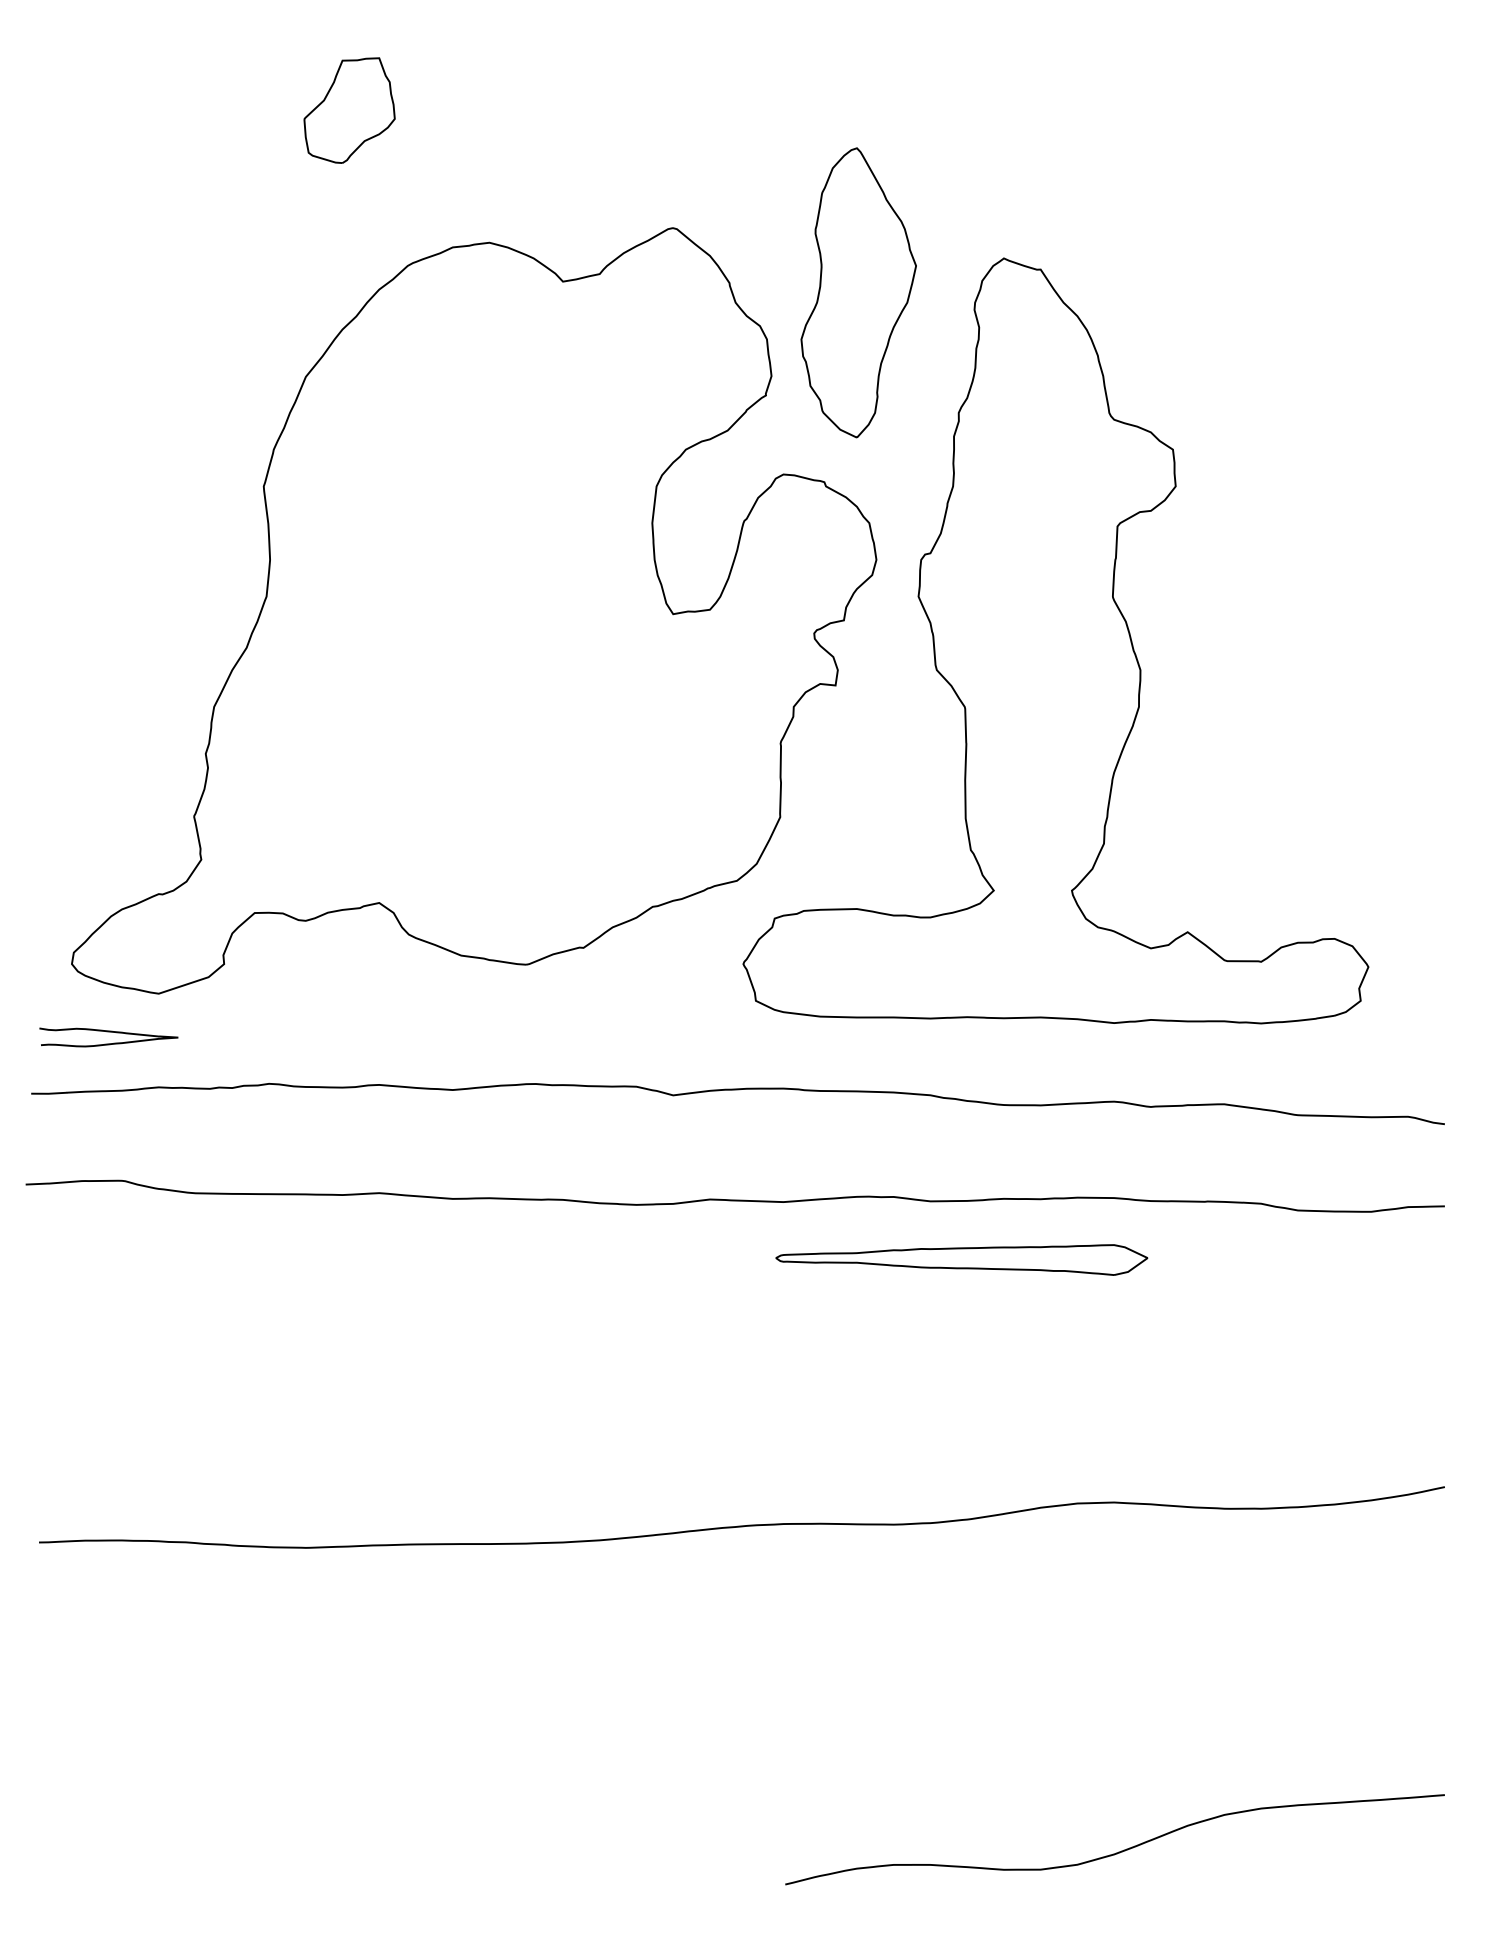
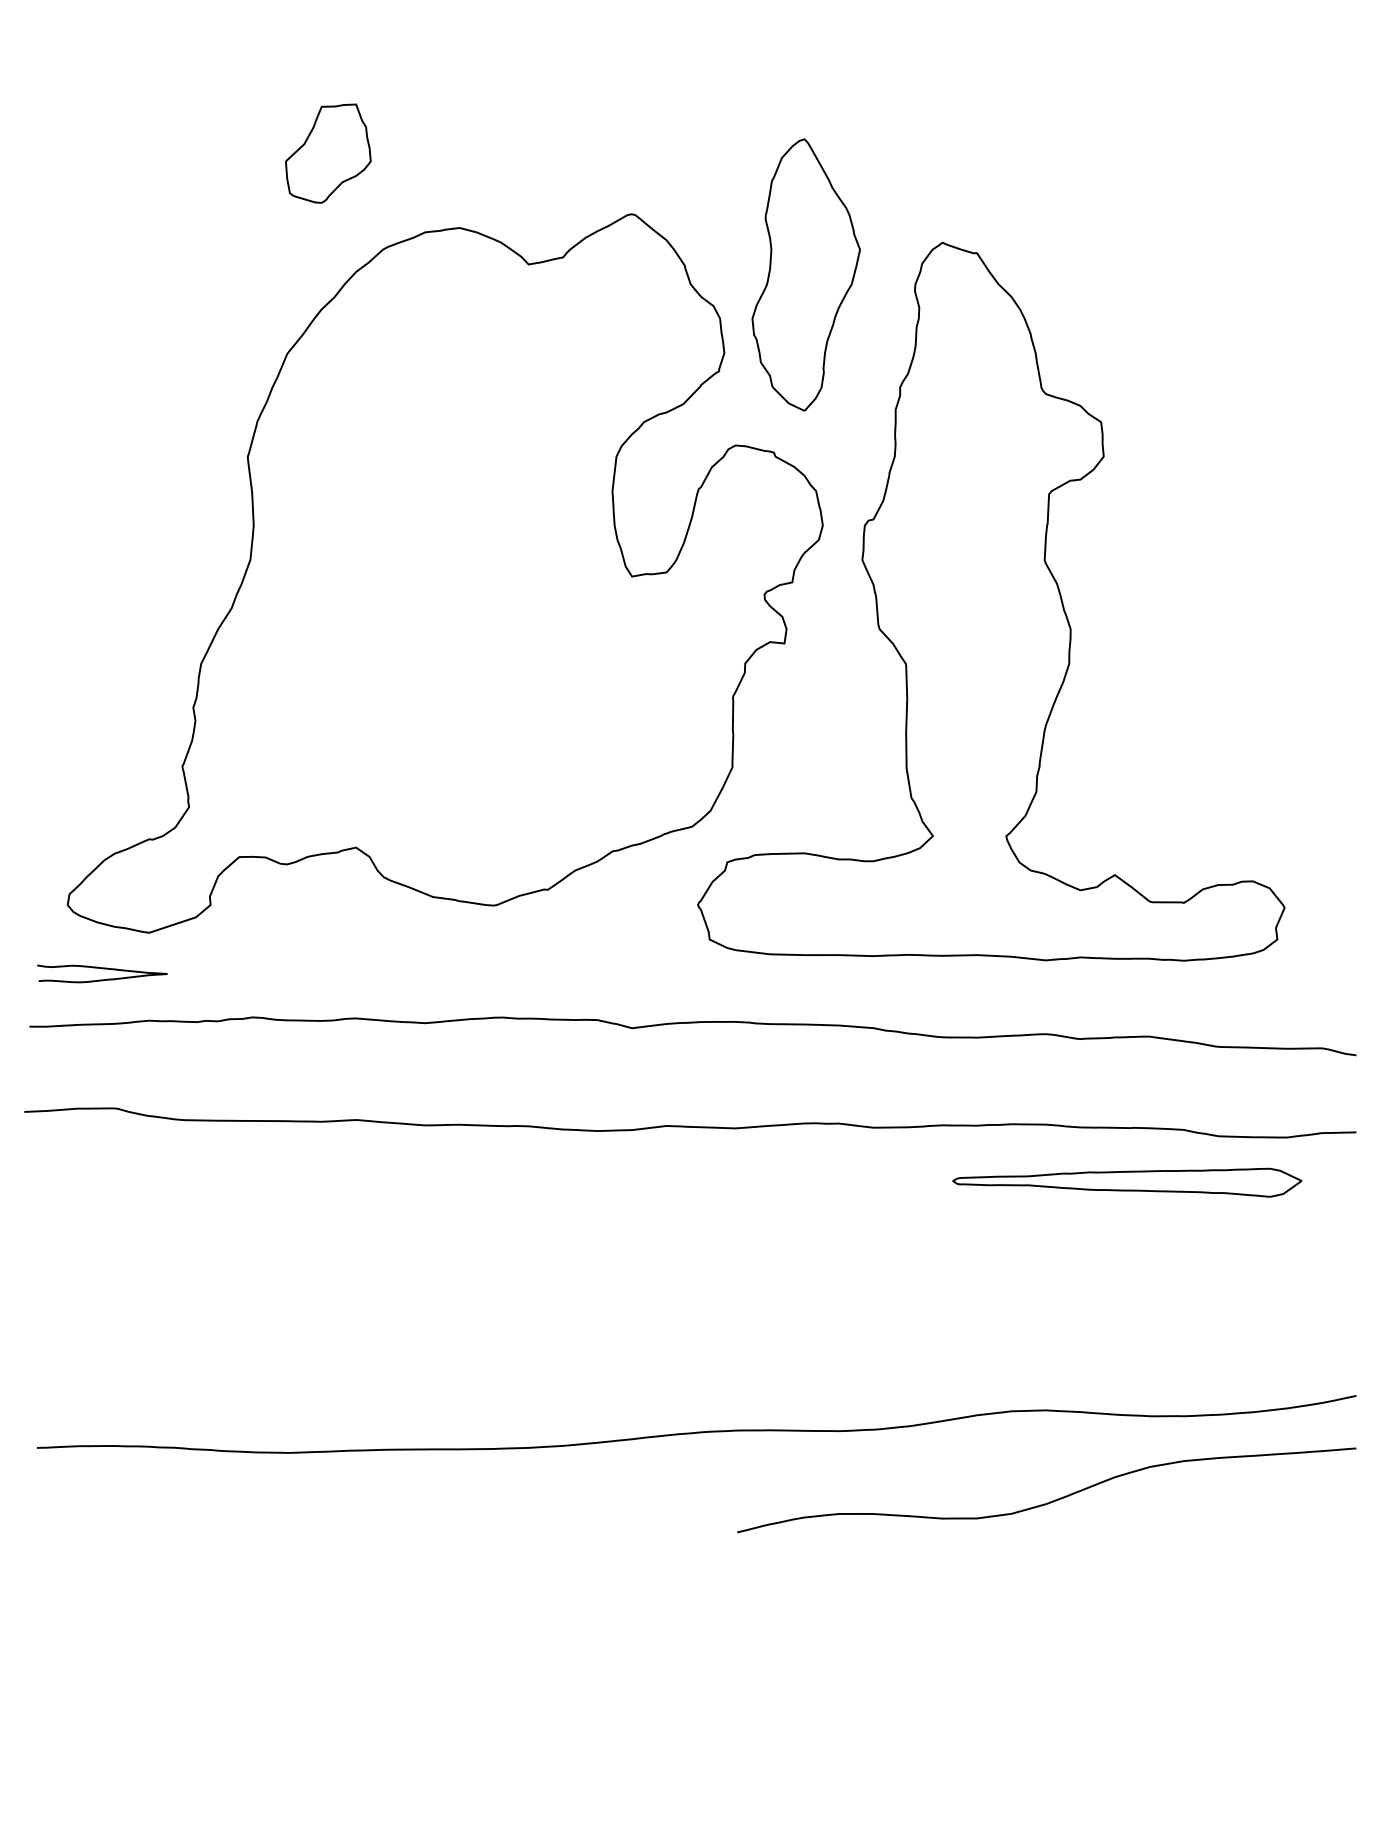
part: (349, 110) -> (328, 153), moved
part: (961, 1259) -> (1127, 1182), moved
curve: (1118, 1851) -> (1050, 1501), moved

